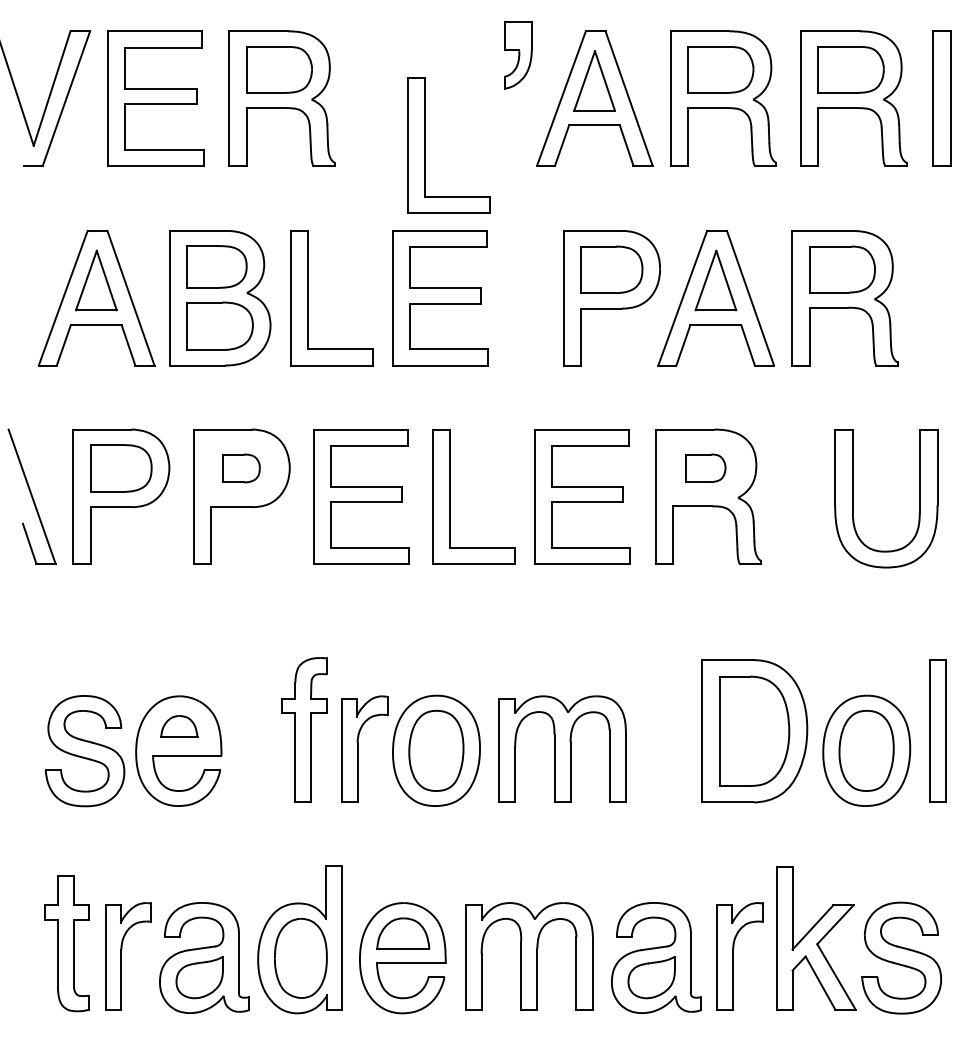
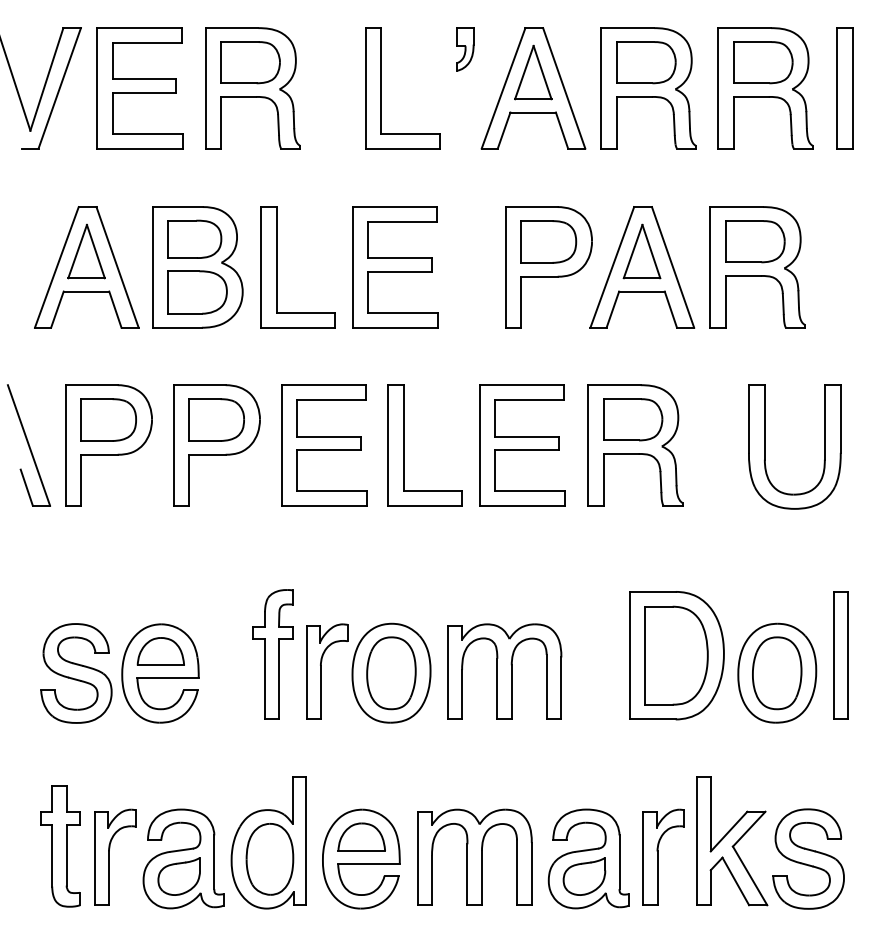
part: (518, 54) -> (465, 48), size x0.71
part: (425, 145) -> (381, 88), moved
part: (241, 468) -> (216, 420), size x1.67
part: (705, 468) -> (632, 420), size x1.67
part: (179, 726) -> (161, 651), size x1.43

